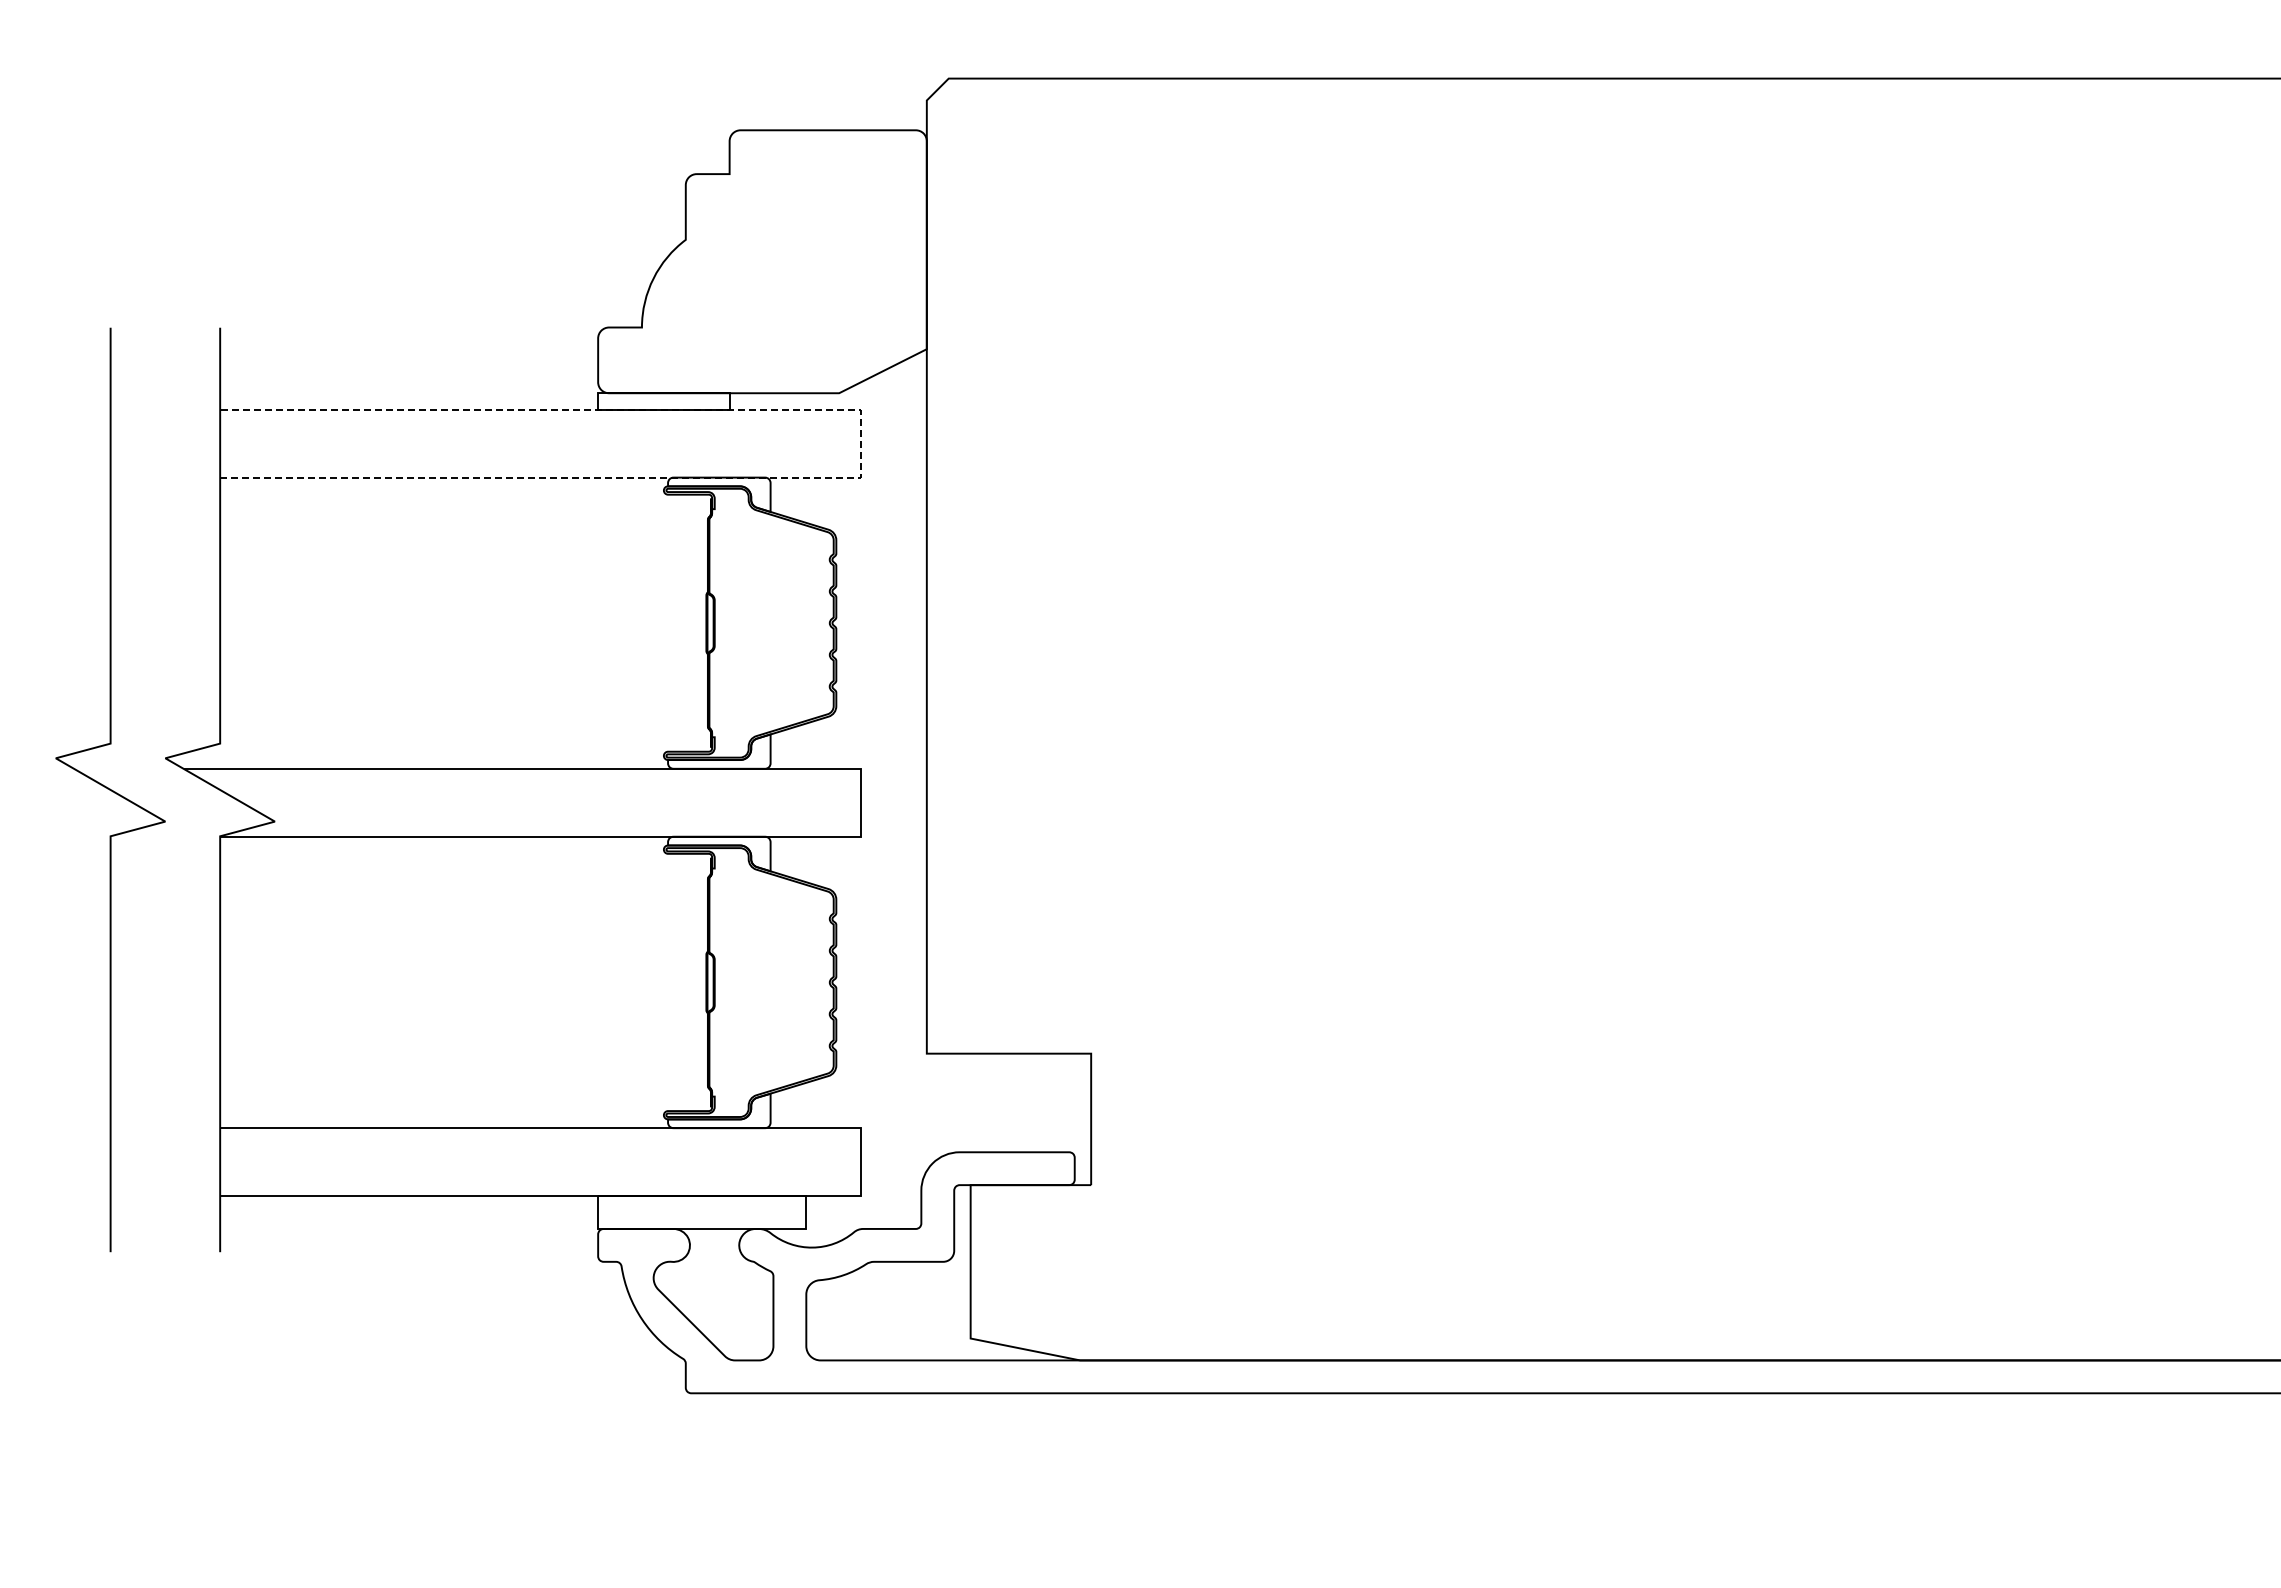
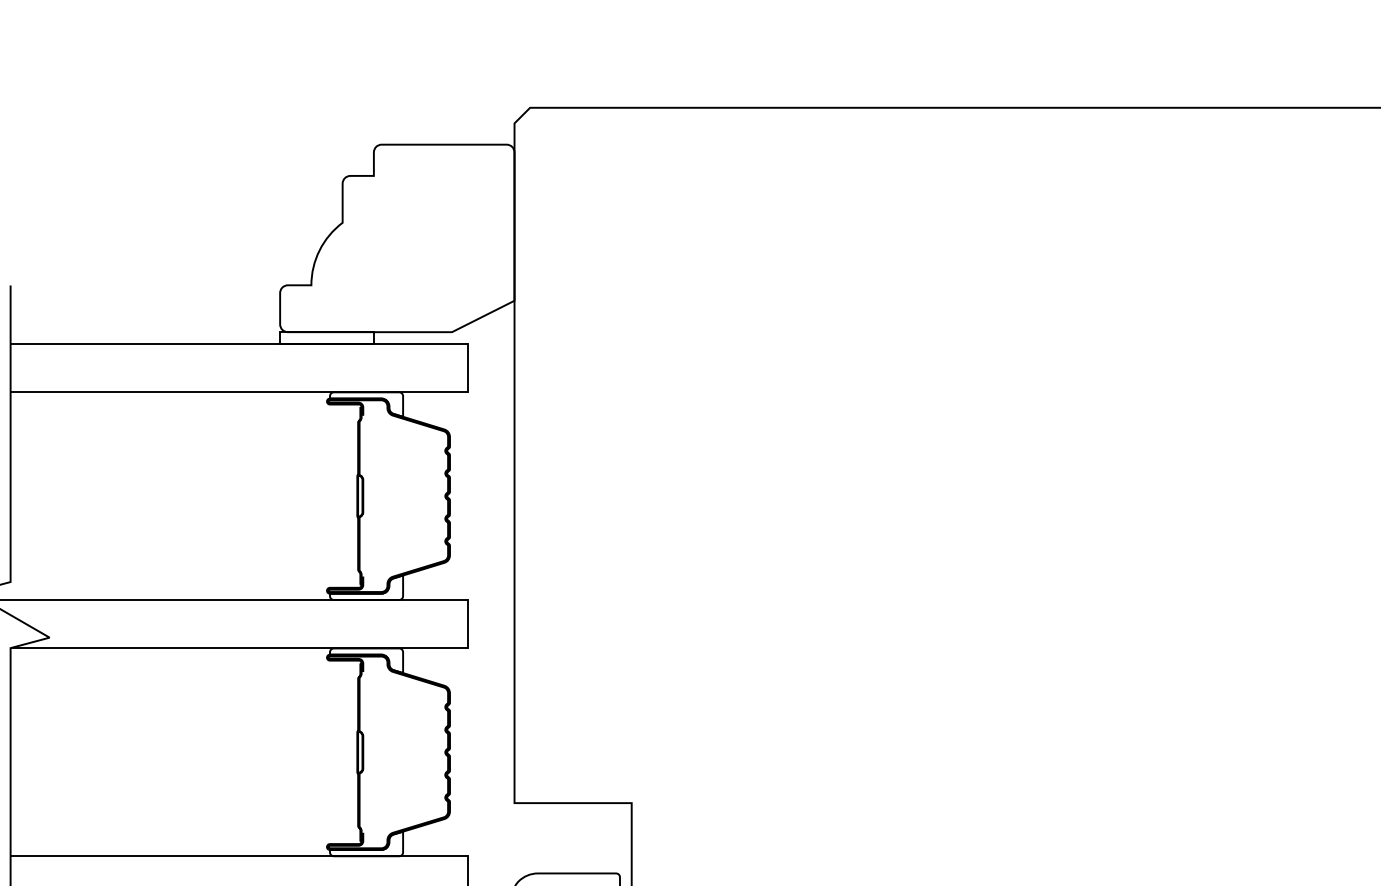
line: (861, 443) -> (467, 368), dashed -> solid

